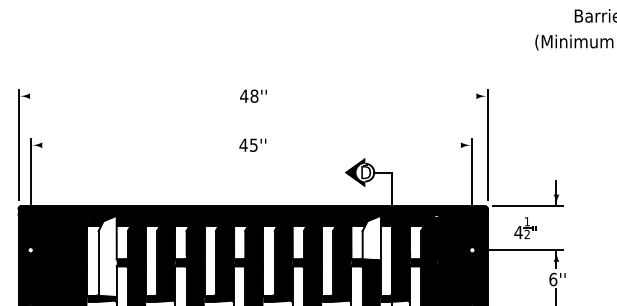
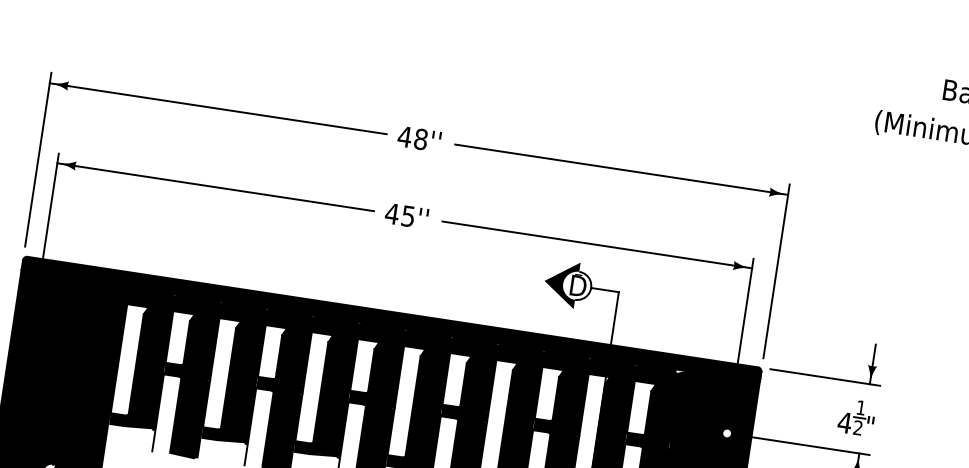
line: (125, 96) -> (218, 109), added
line: (381, 96) -> (620, 170), added
line: (131, 145) -> (215, 187), added
line: (373, 145) -> (596, 245), added
part: (525, 227) -> (856, 416), moved
fill: (371, 238) -> (571, 390), added
fill: (107, 256) -> (151, 356), added

